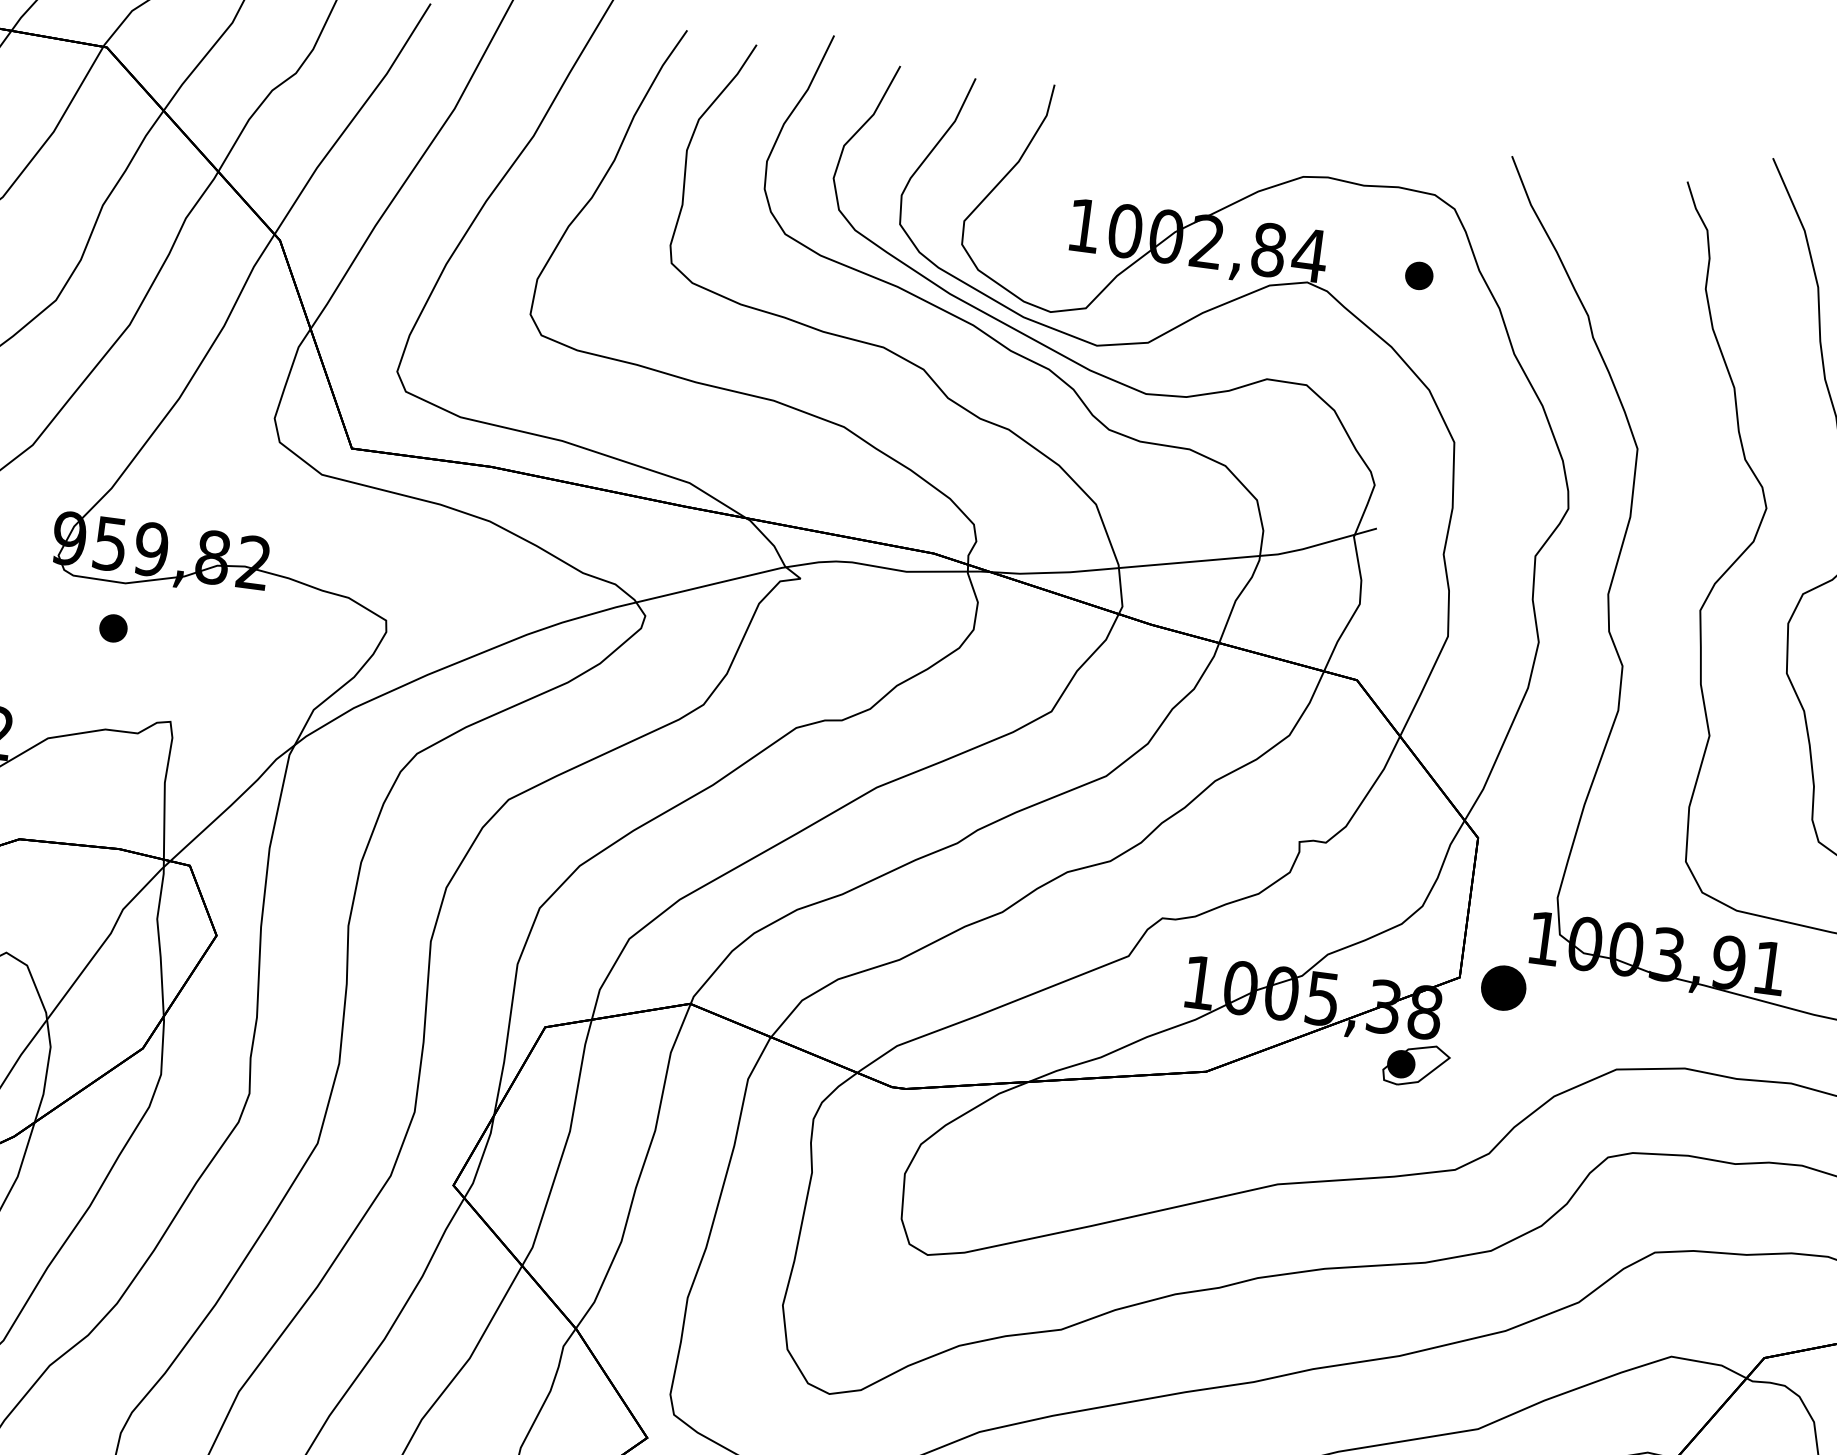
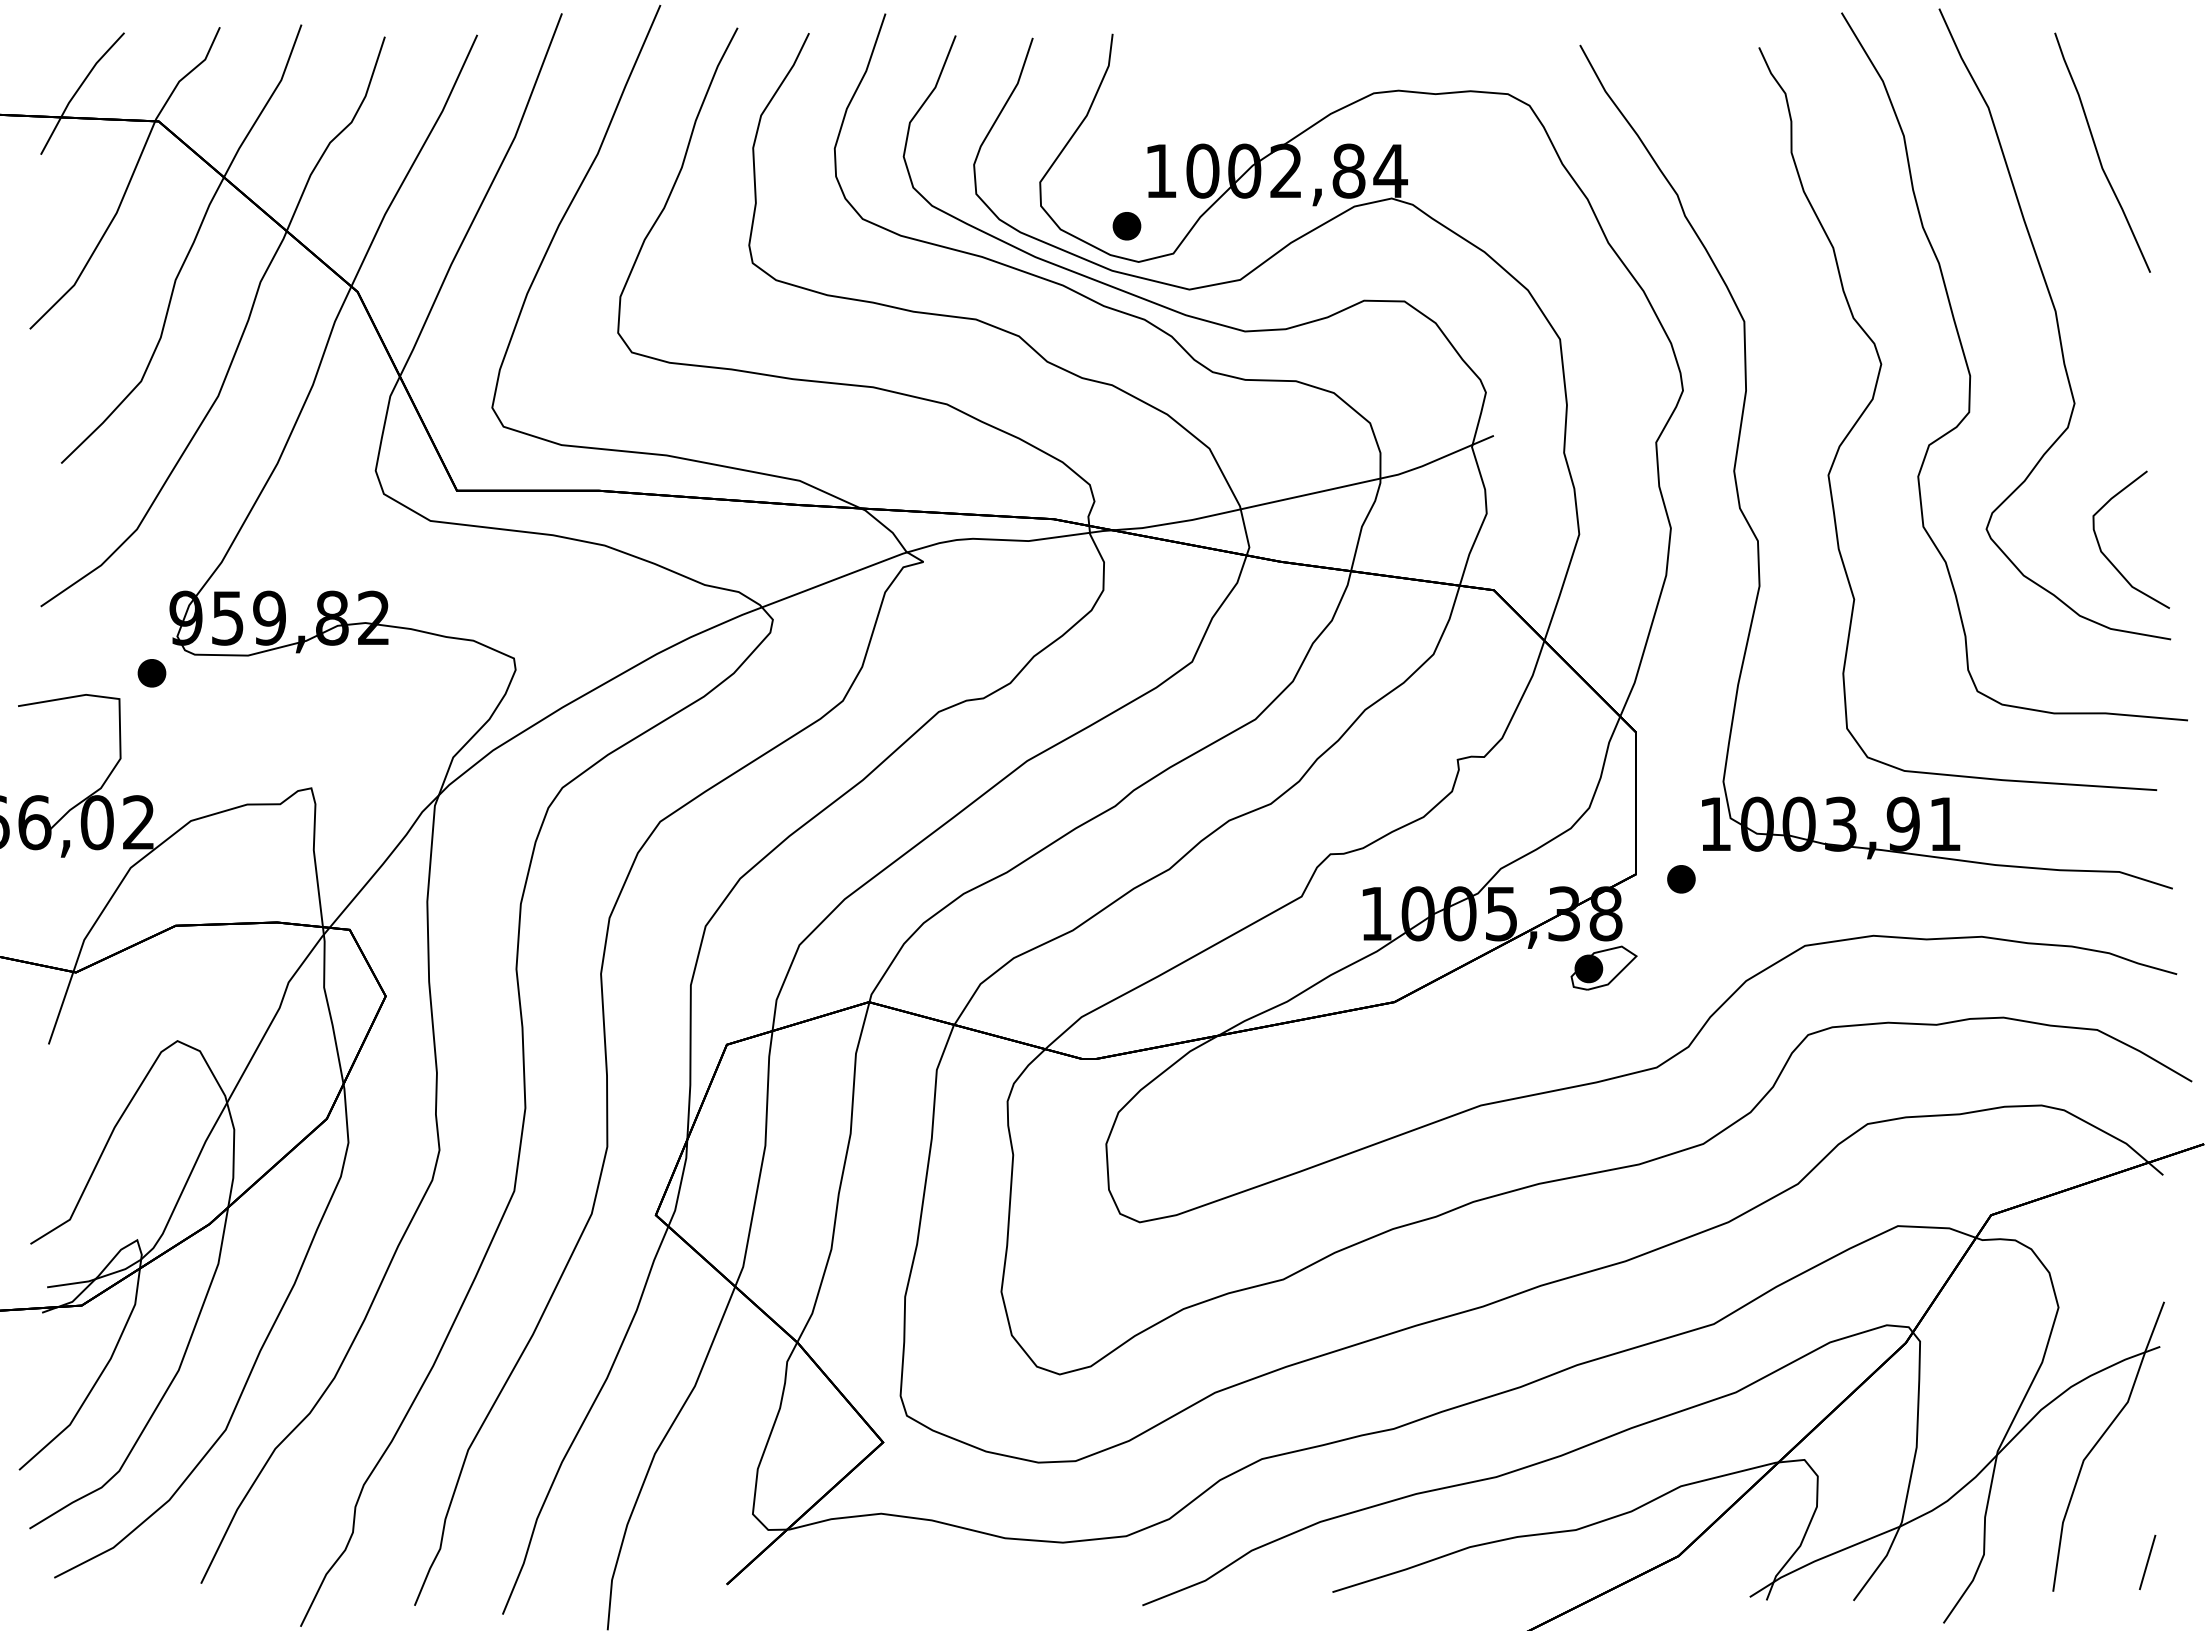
part: (1418, 276) -> (1126, 226), moved
part: (112, 628) -> (151, 673), moved
part: (1503, 988) -> (1681, 879), size x0.62

